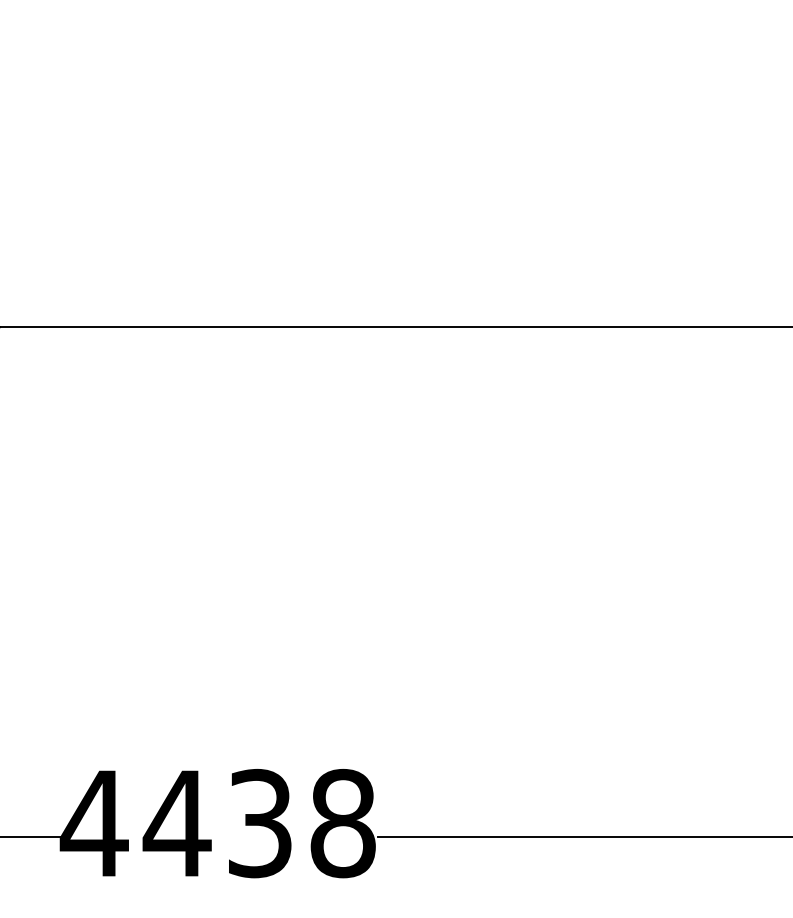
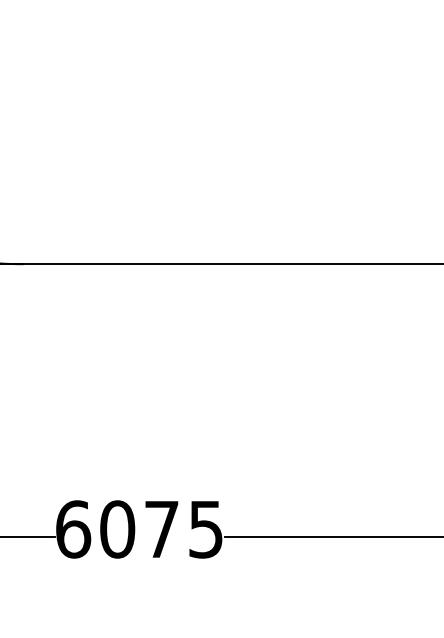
text: (216, 823) -> (138, 529), 4438 -> 6075

